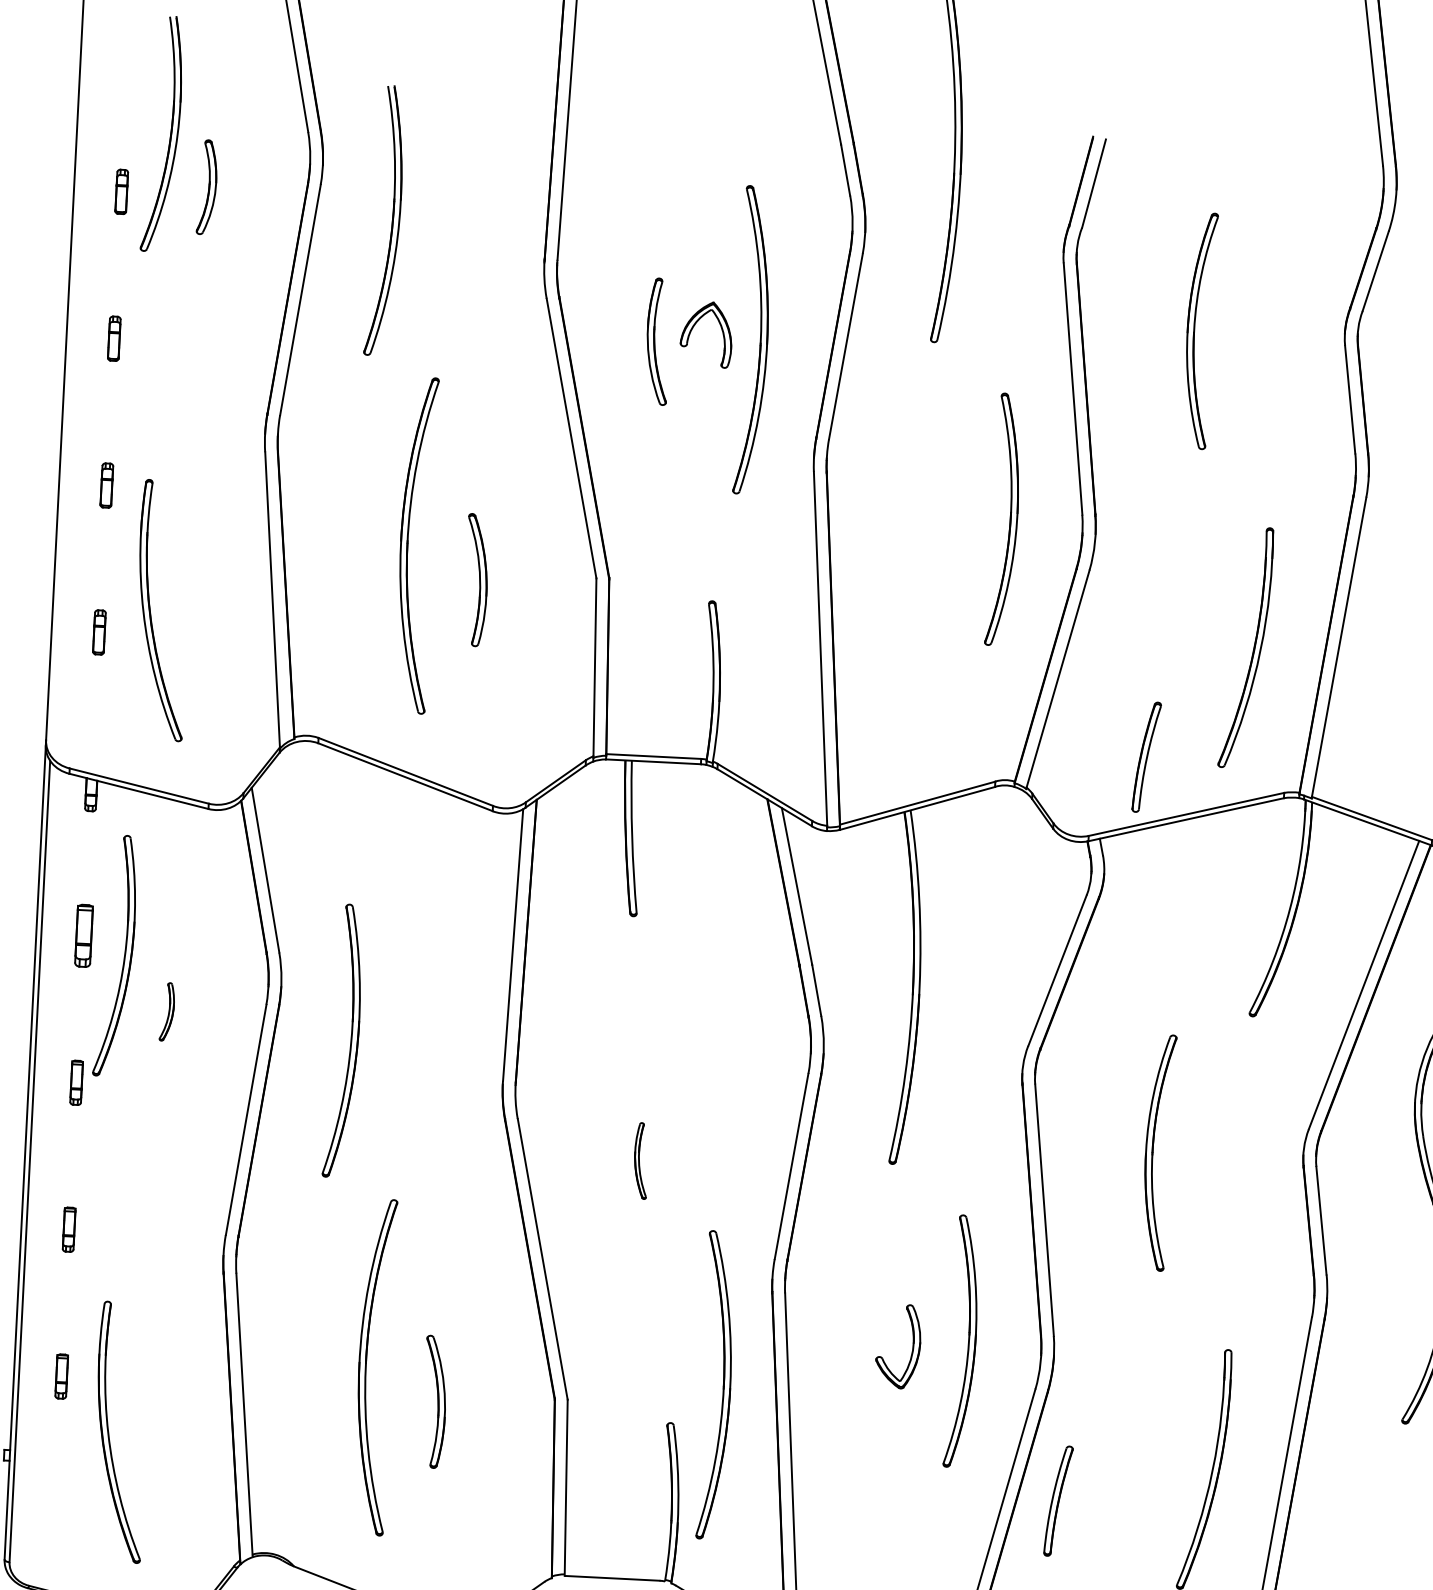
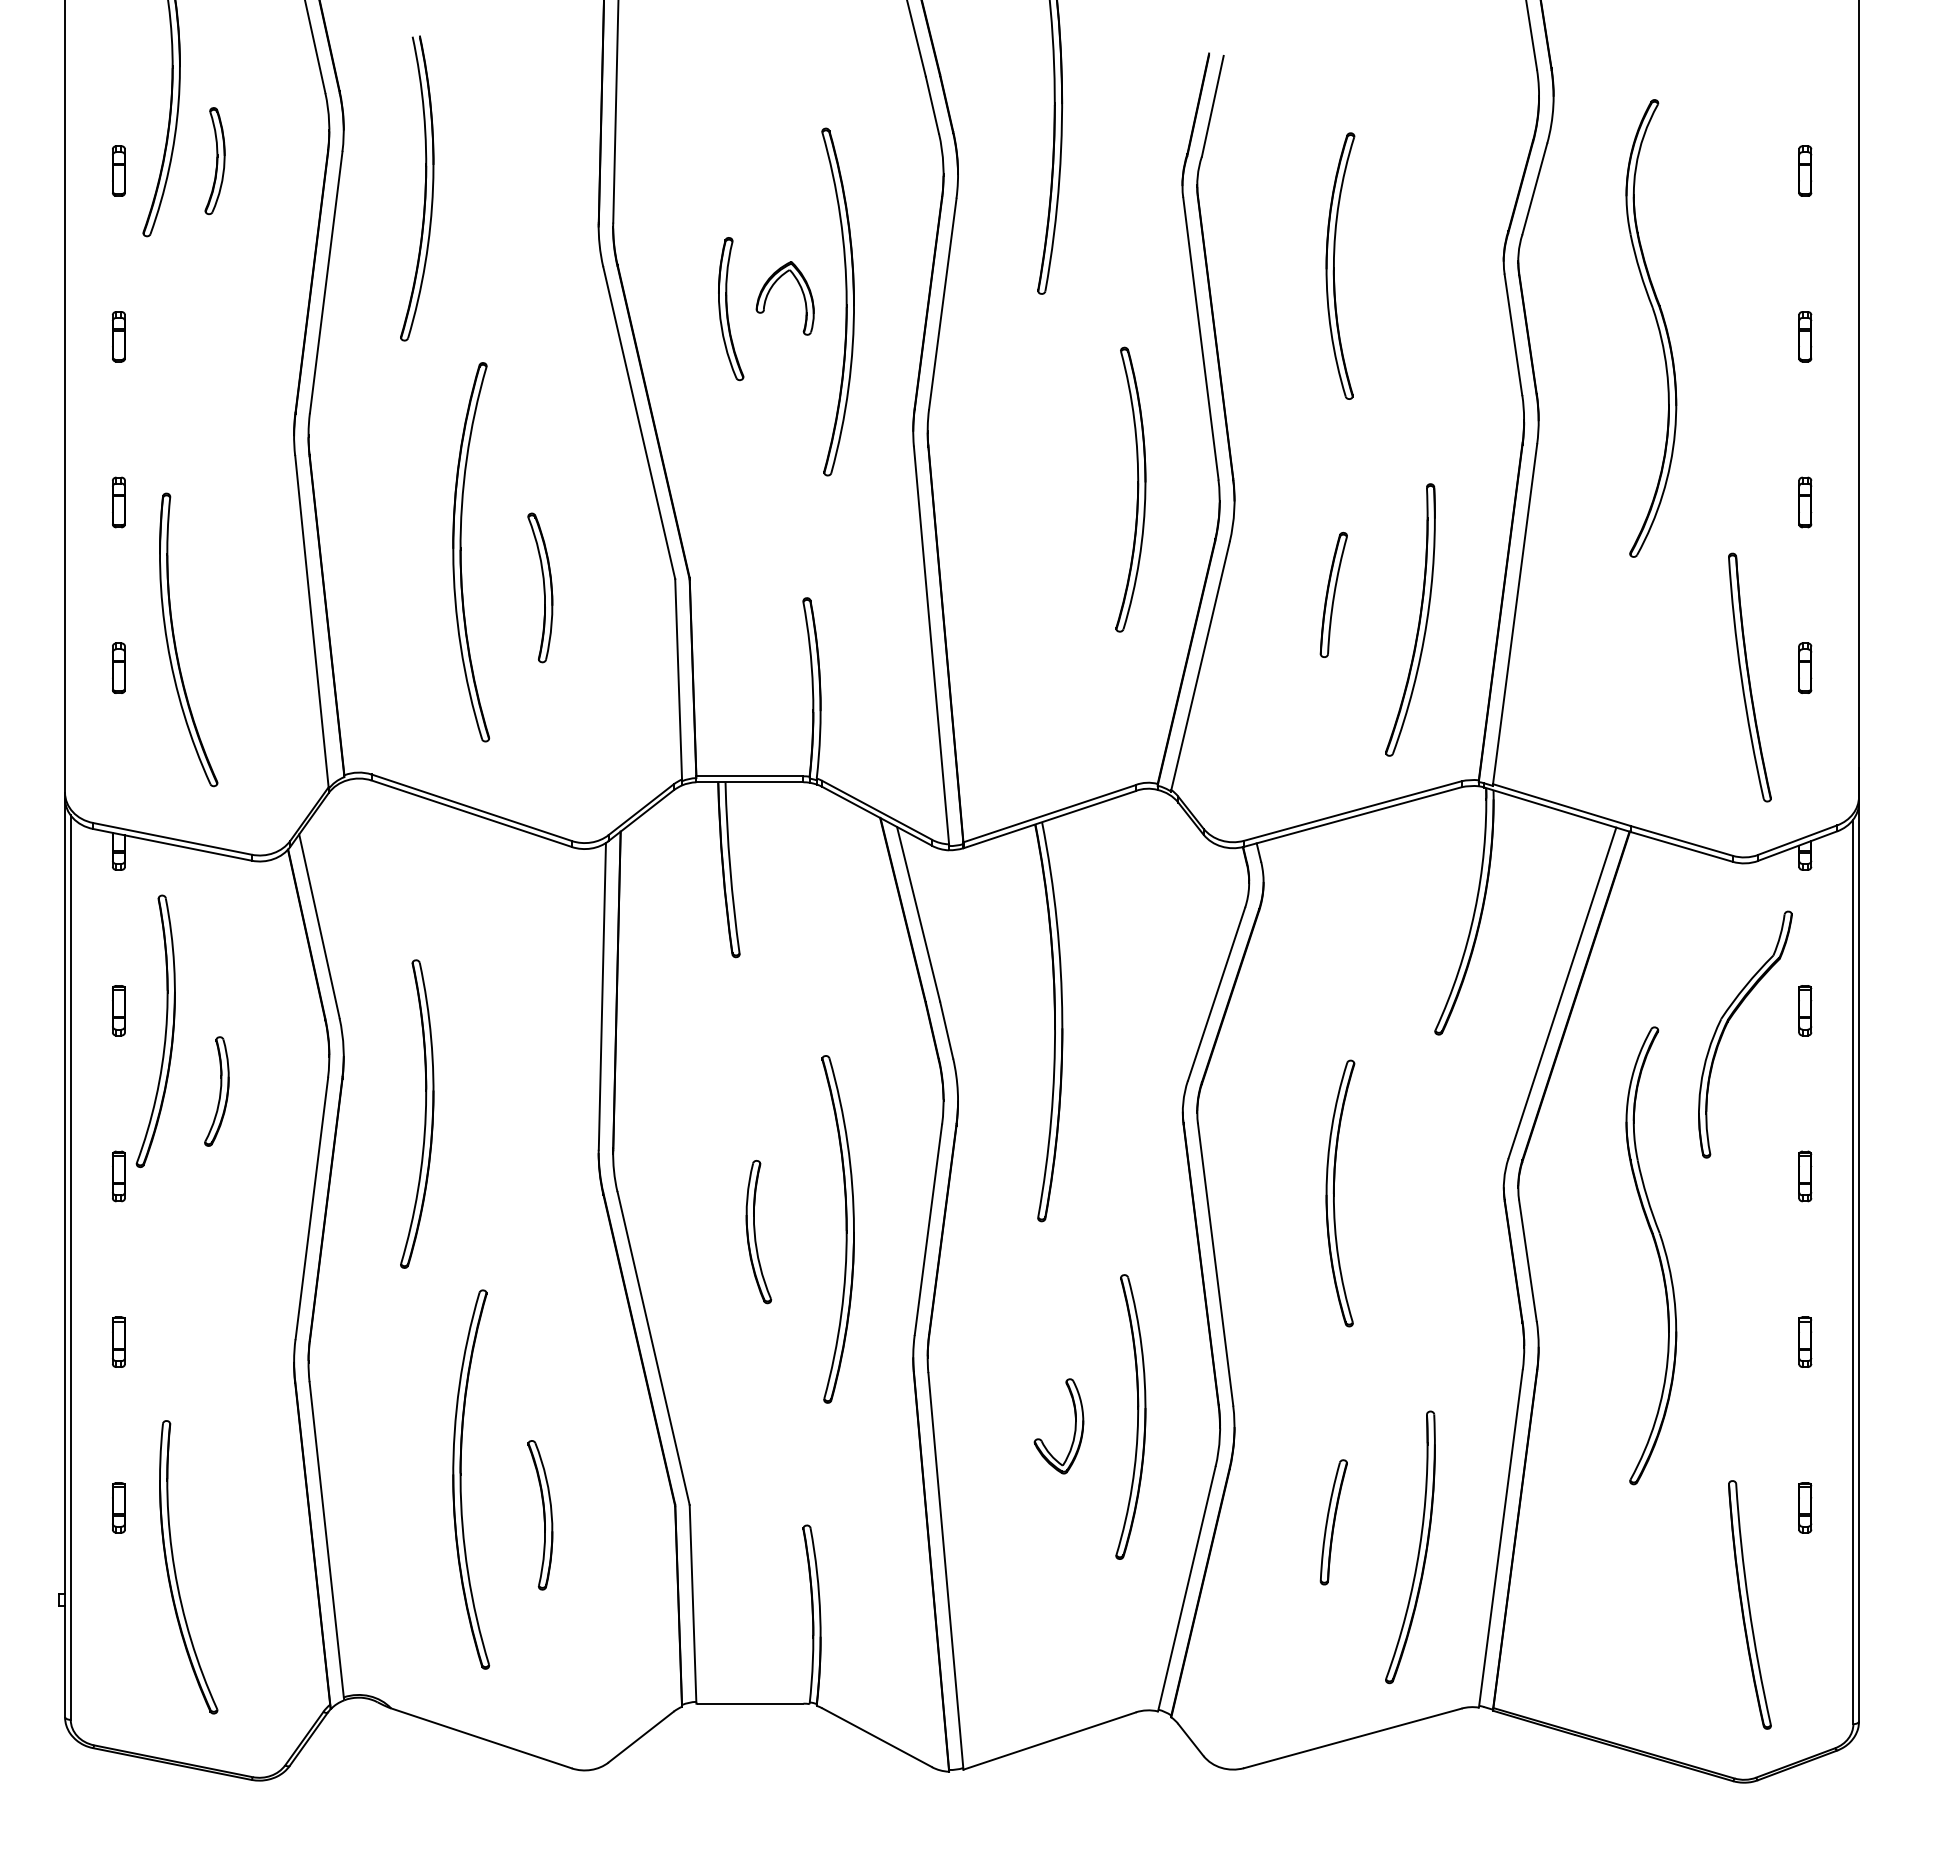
part: (1146, 756) -> (1333, 594), moved
part: (83, 935) -> (118, 1010), size x0.71
part: (166, 1011) -> (216, 1091), size x1.67
part: (640, 1161) -> (758, 1232), size x1.67
part: (722, 1385) -> (845, 1229), moved
part: (1058, 1501) -> (1333, 1522), moved

